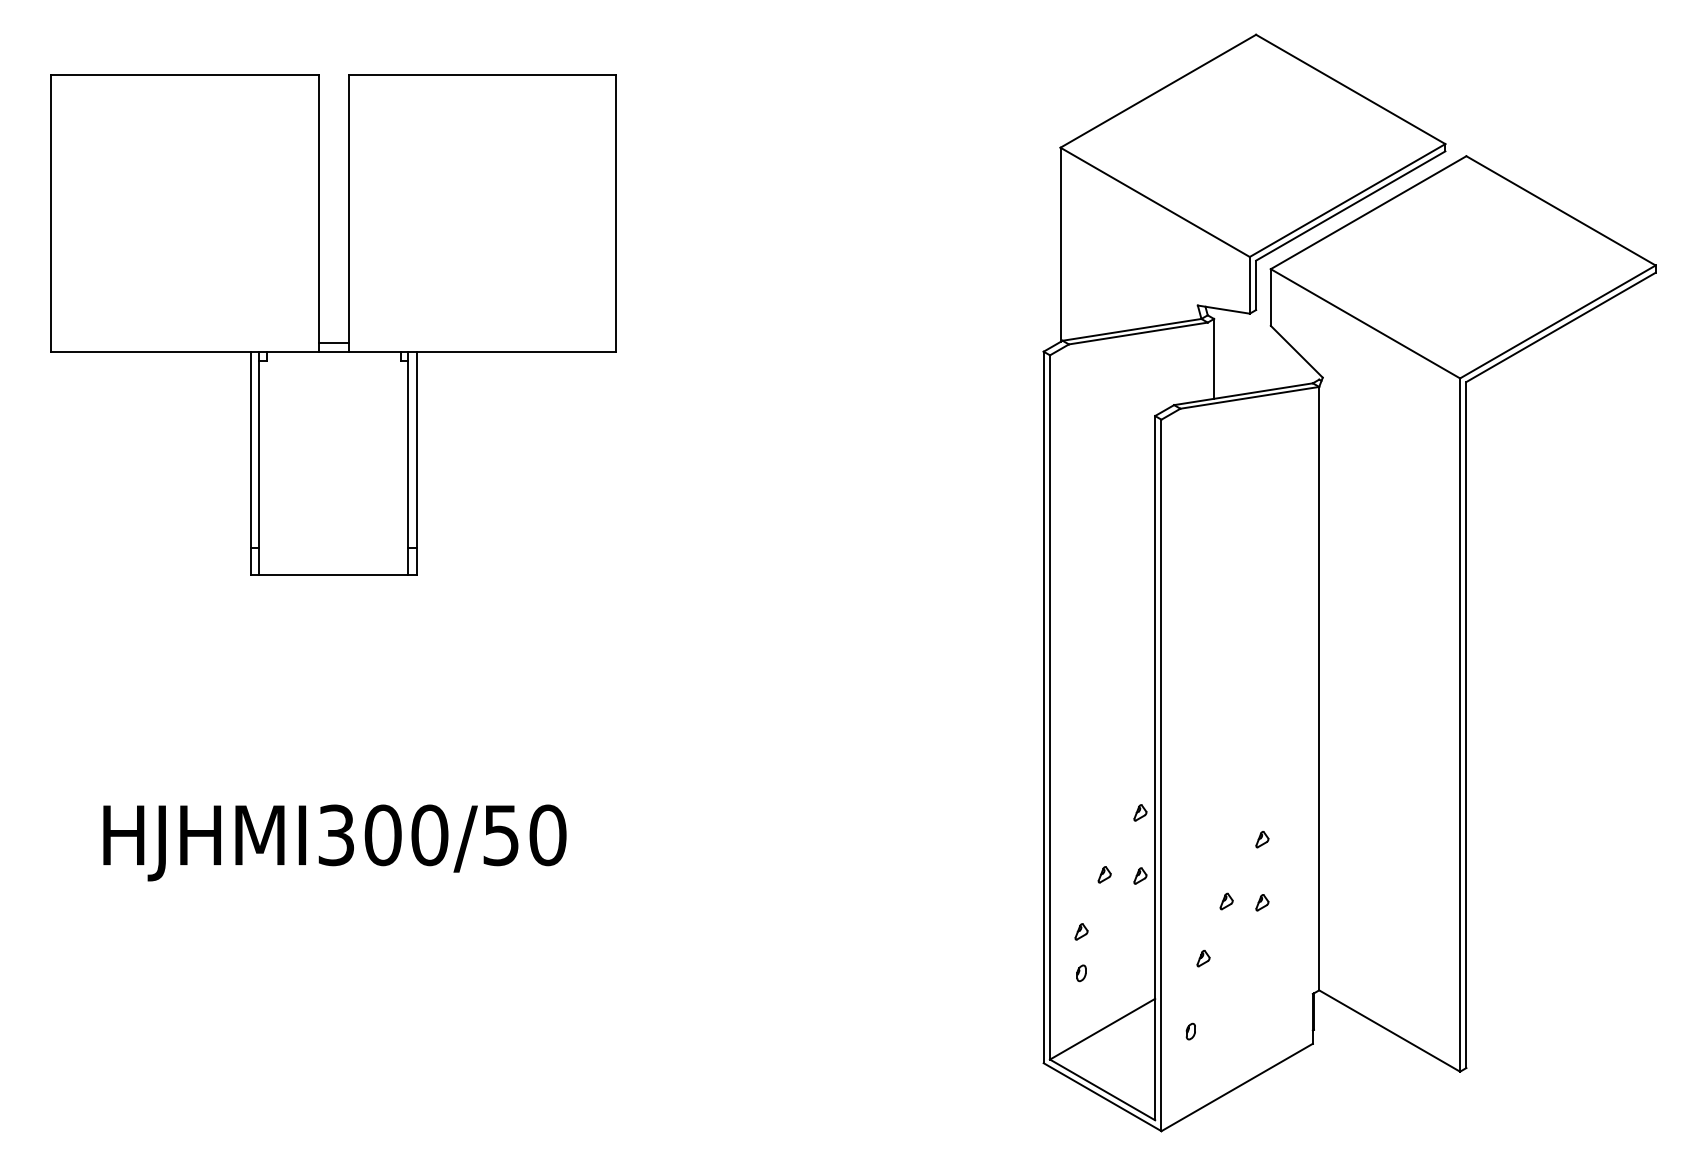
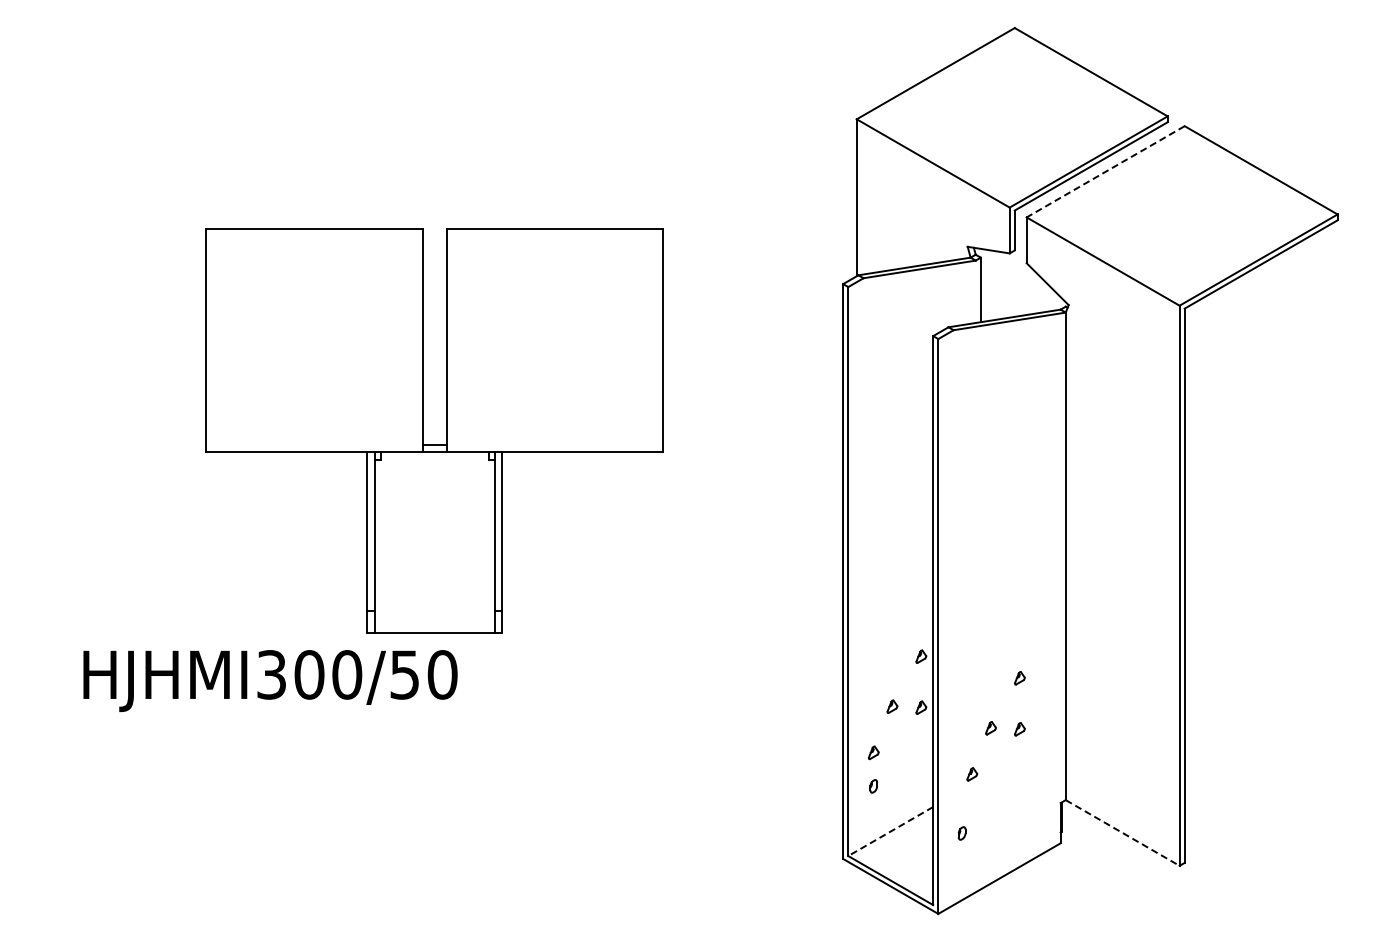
line: (1368, 213) -> (1105, 172), solid -> dashed
part: (320, 324) -> (423, 430), moved
line: (1102, 1029) -> (890, 831), solid -> dashed
line: (1389, 1030) -> (1122, 832), solid -> dashed

